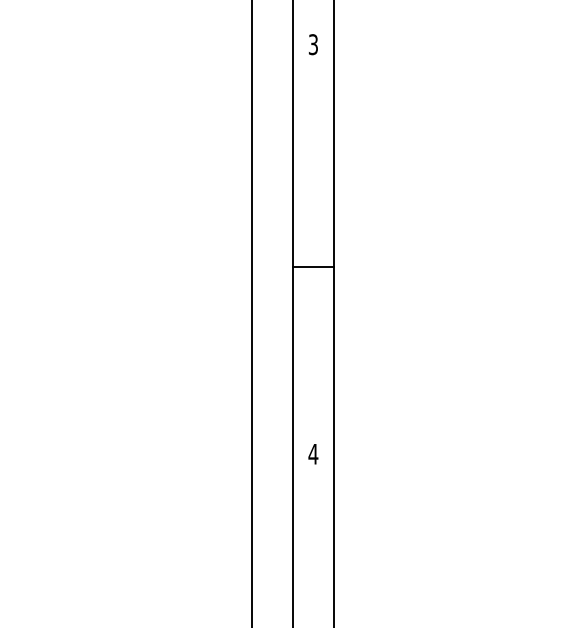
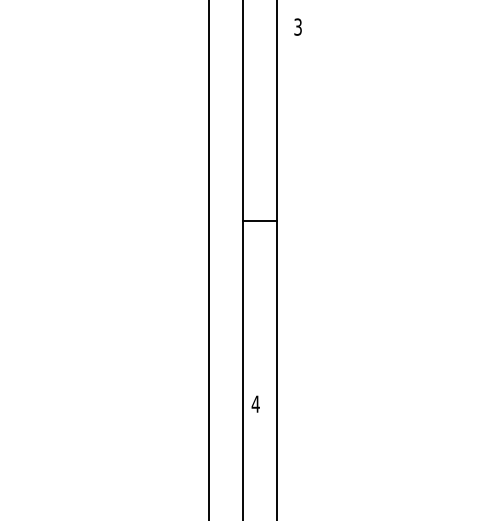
text: (313, 44) -> (298, 26), moved
text: (313, 454) -> (255, 404), moved

